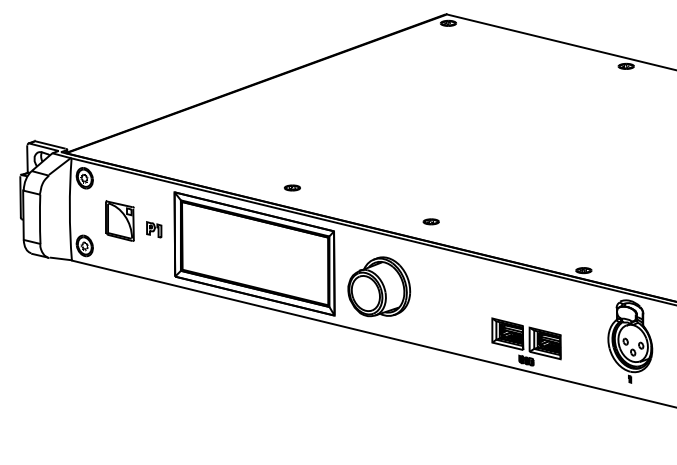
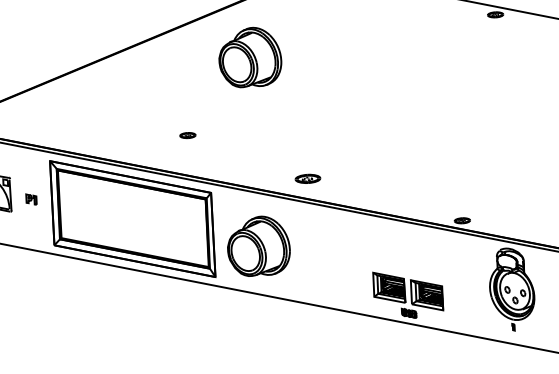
part: (379, 97) -> (250, 57), added
part: (291, 187) -> (186, 135), moved
part: (430, 221) -> (307, 178), size x1.6
part: (154, 229) -> (31, 199), size x0.7

